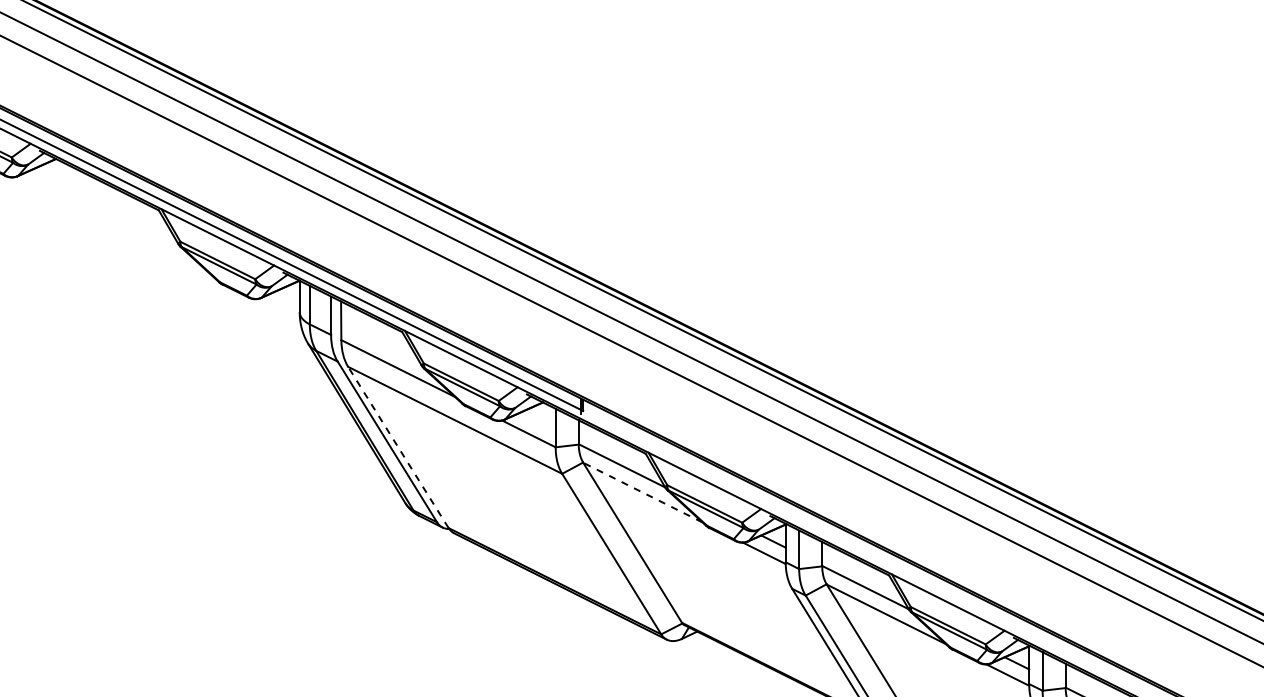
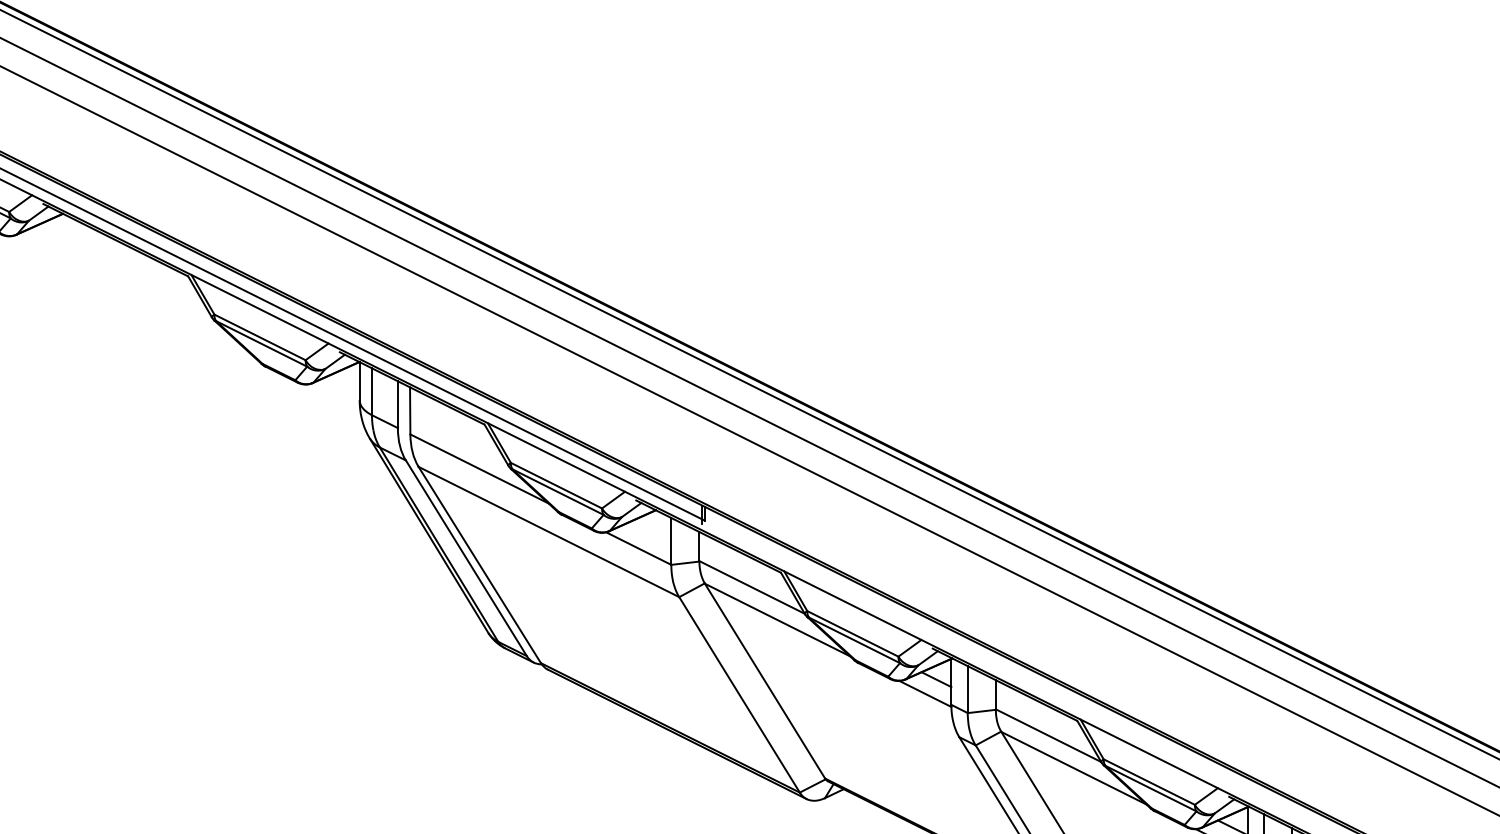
line: (398, 447) -> (479, 565), dashed -> solid
line: (642, 492) -> (777, 619), dashed -> solid

